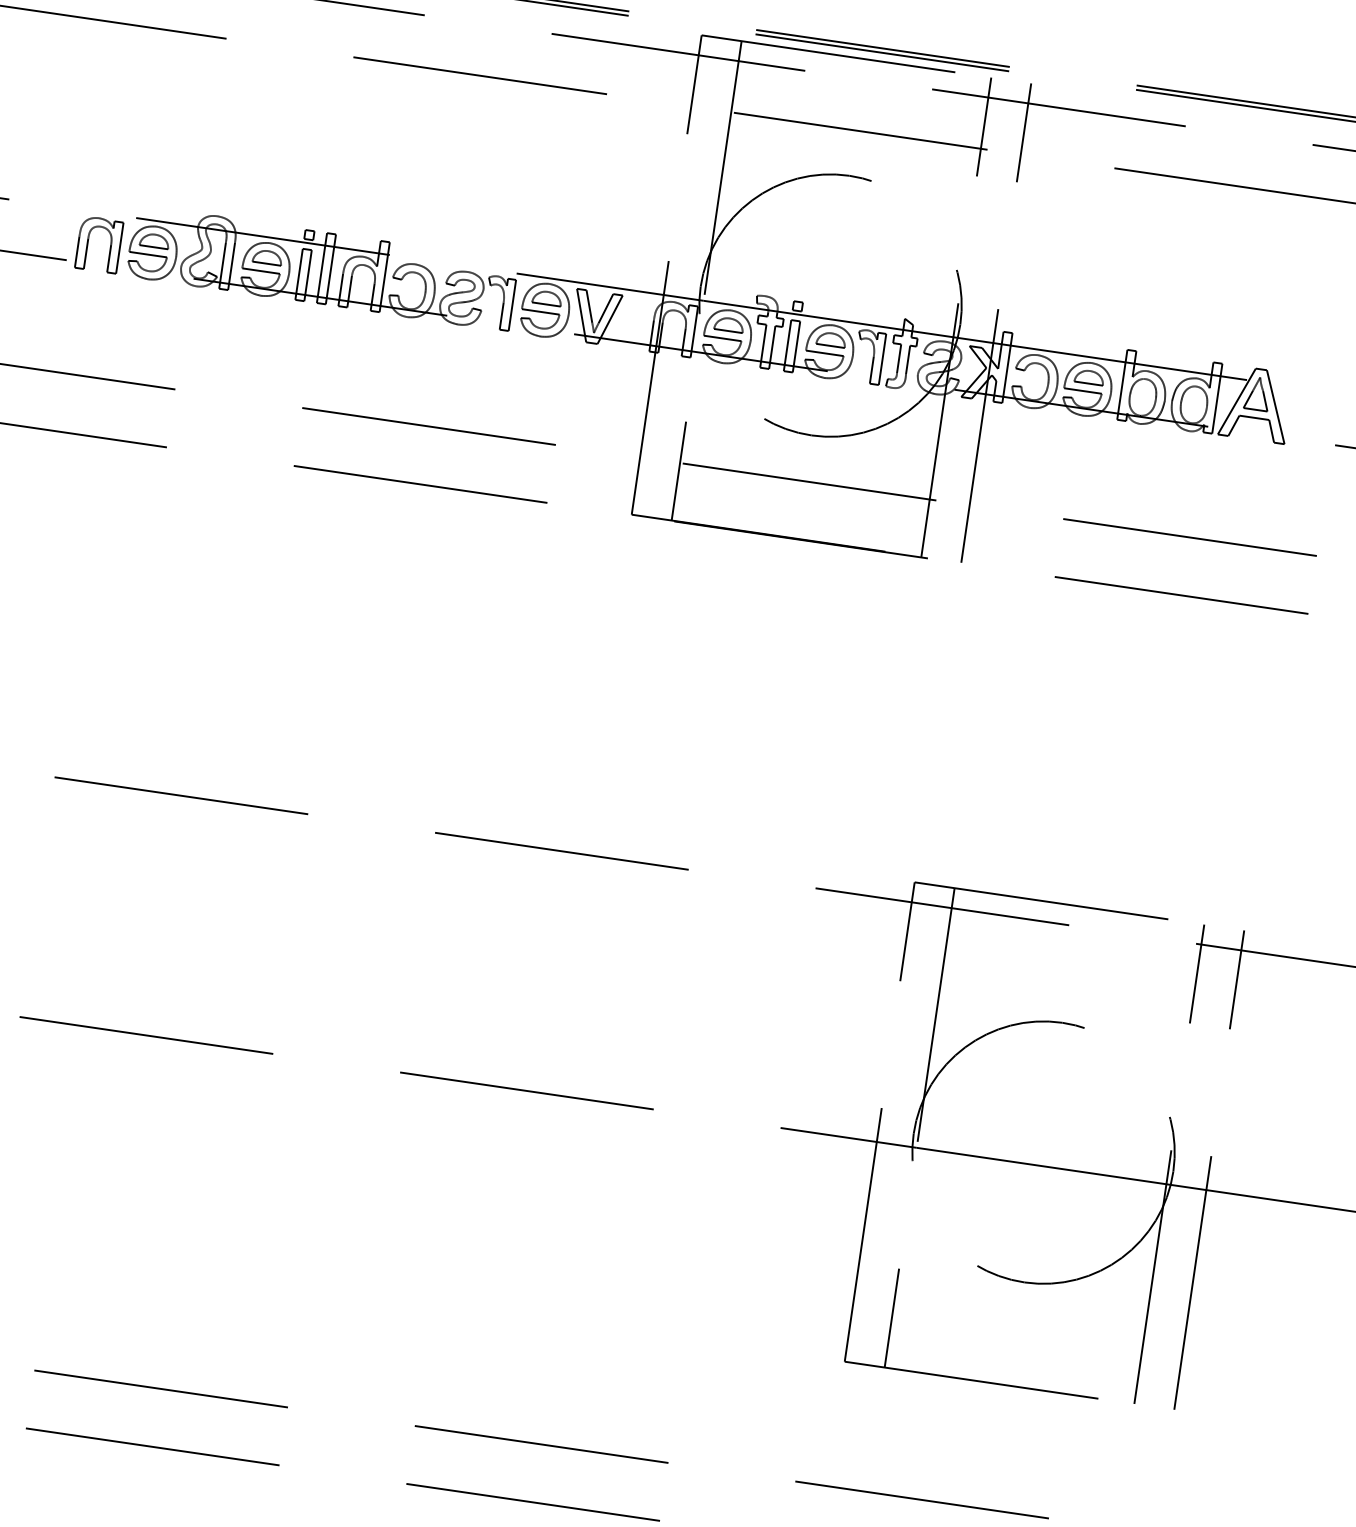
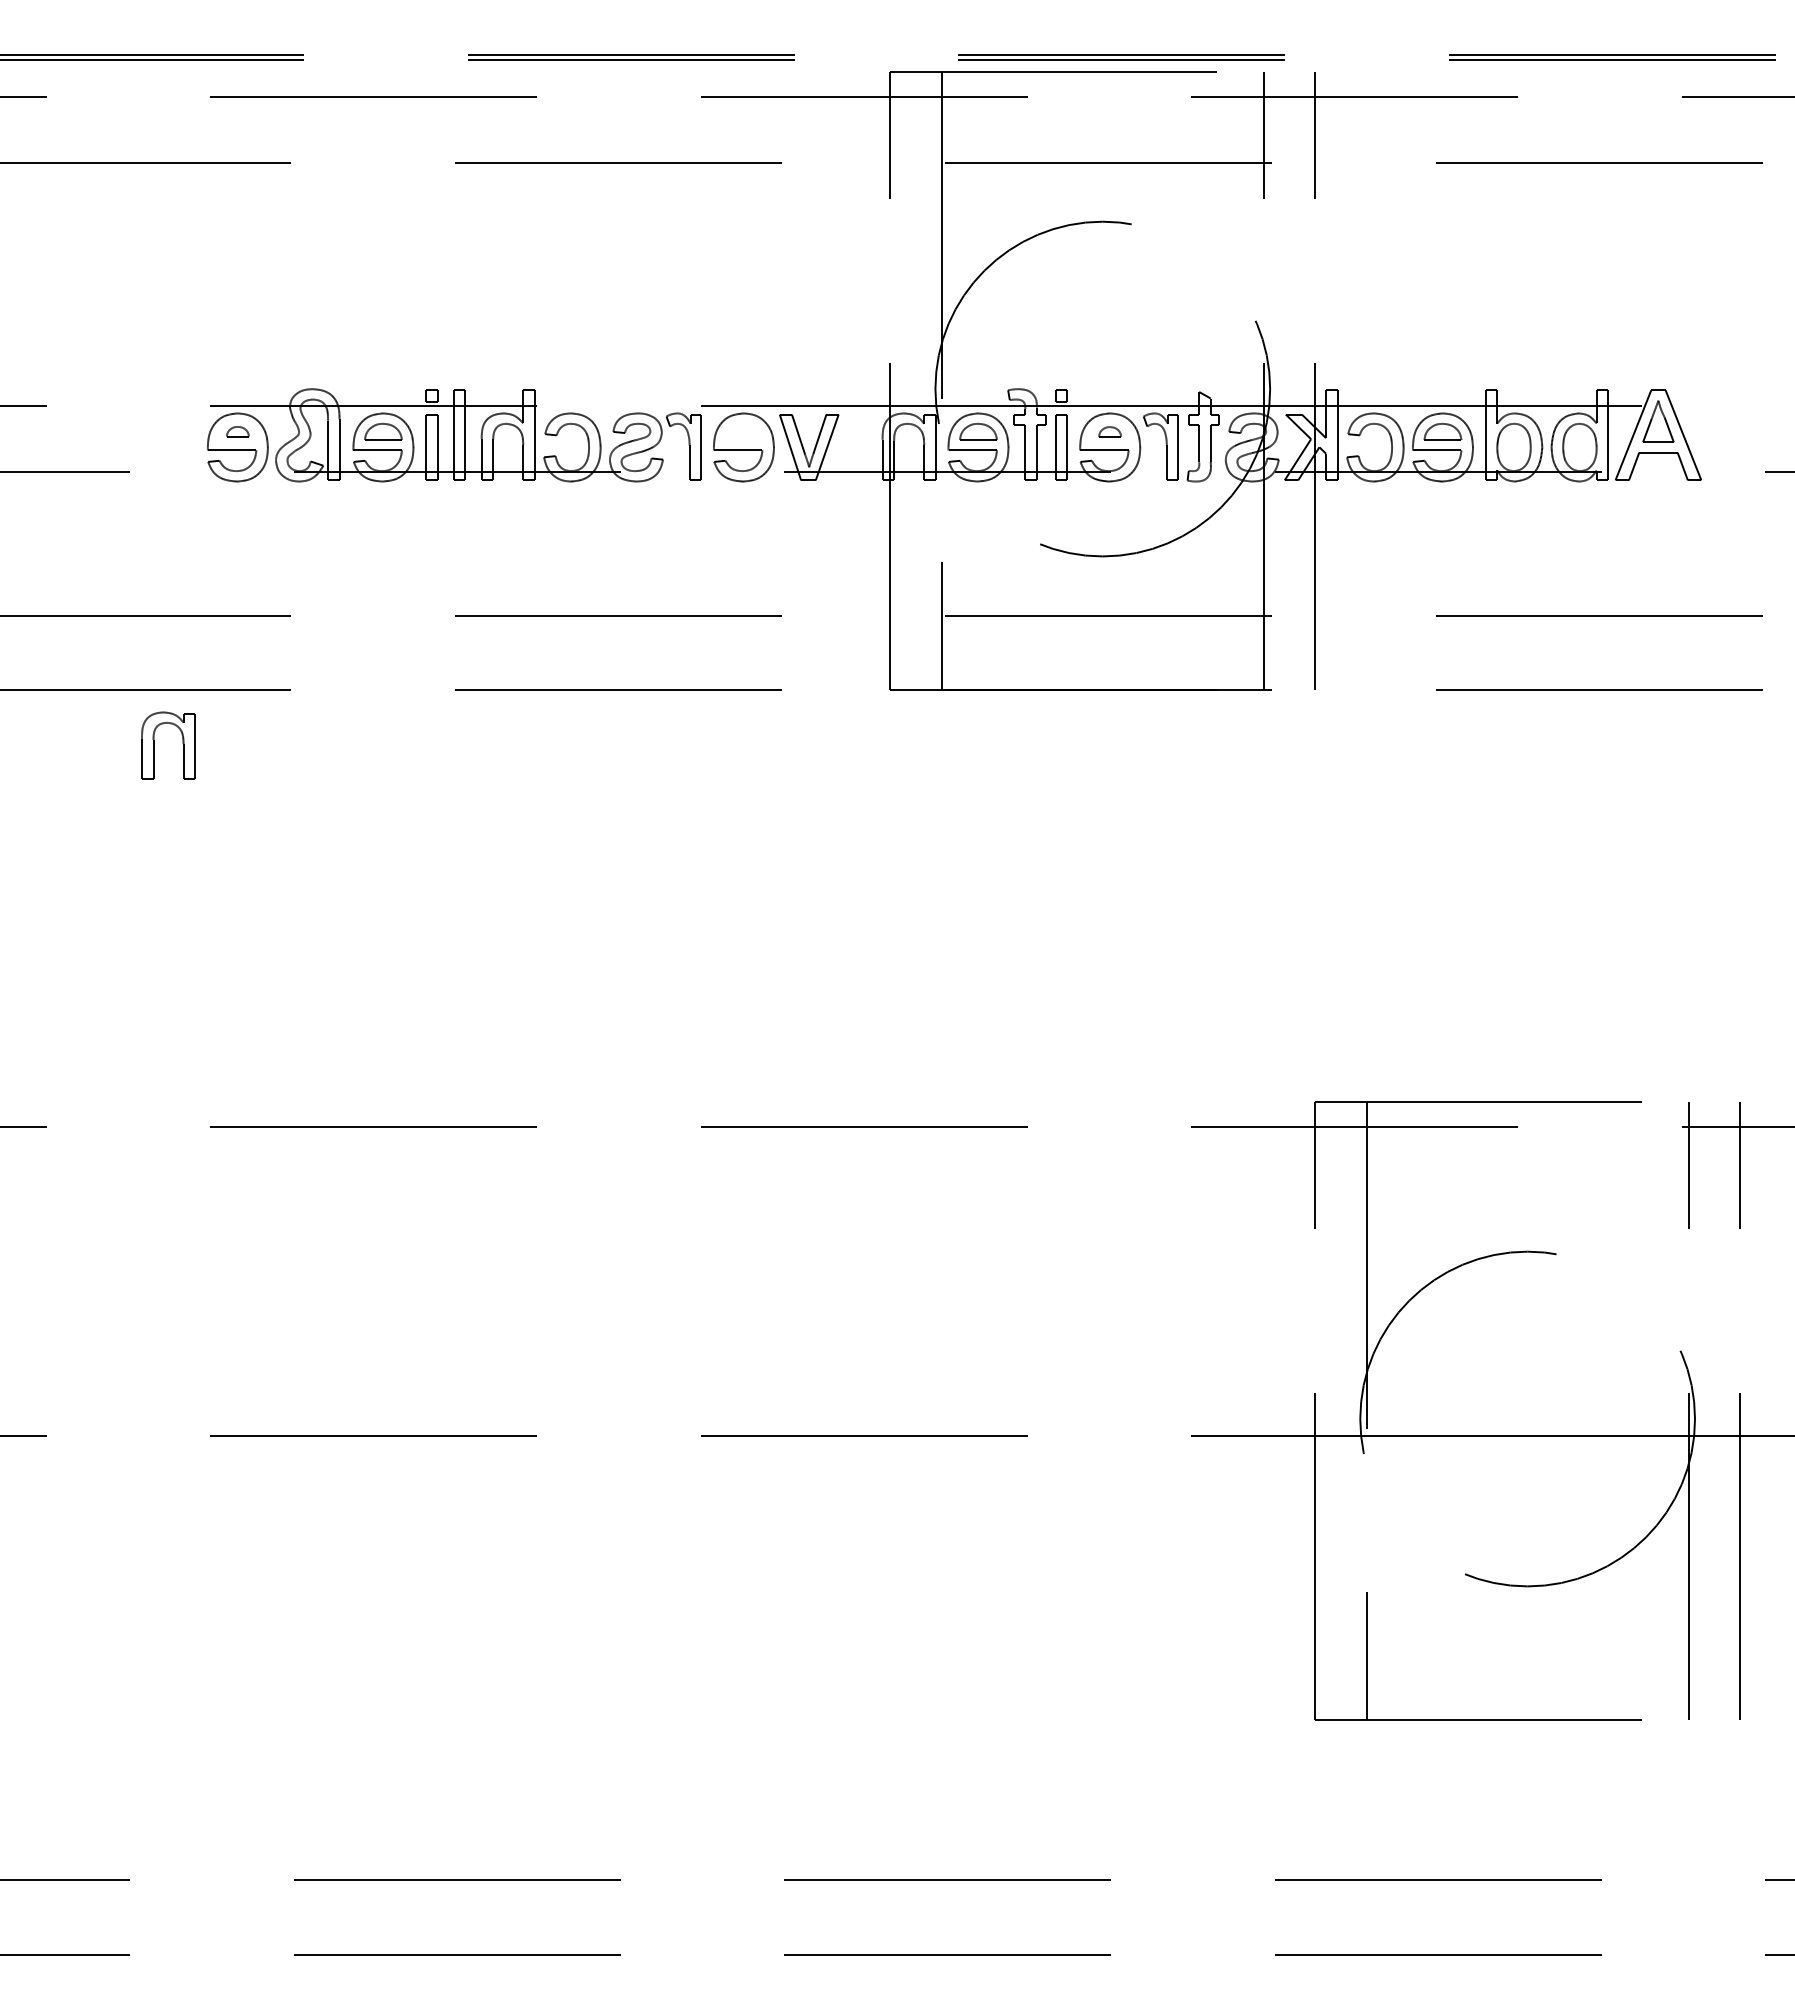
part: (154, 240) -> (237, 431), size x0.6
part: (88, 242) -> (154, 745), moved
part: (547, 297) -> (743, 431), removed
part: (830, 339) -> (1109, 431), size x0.6

